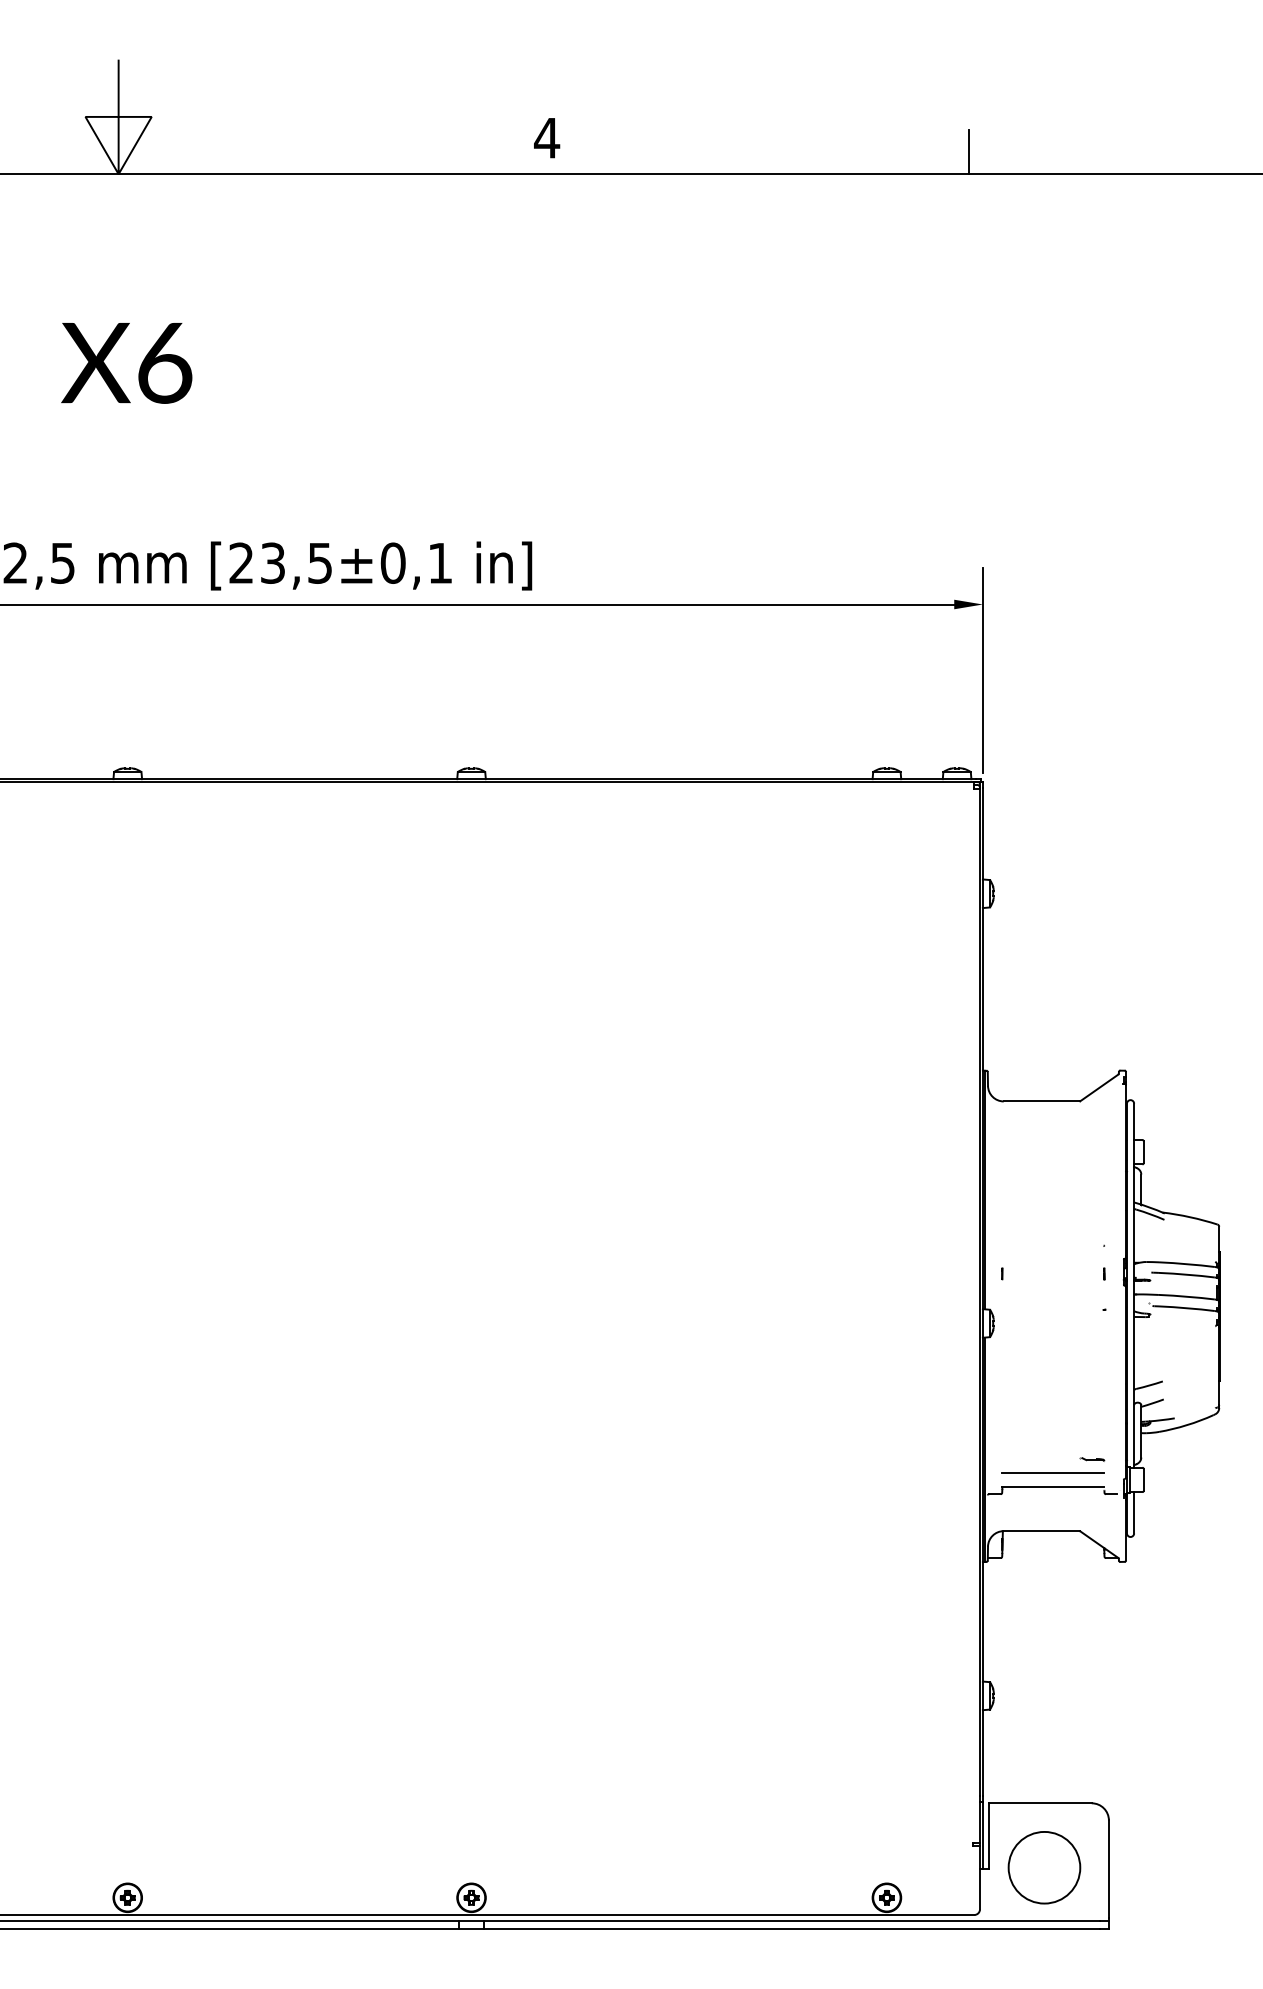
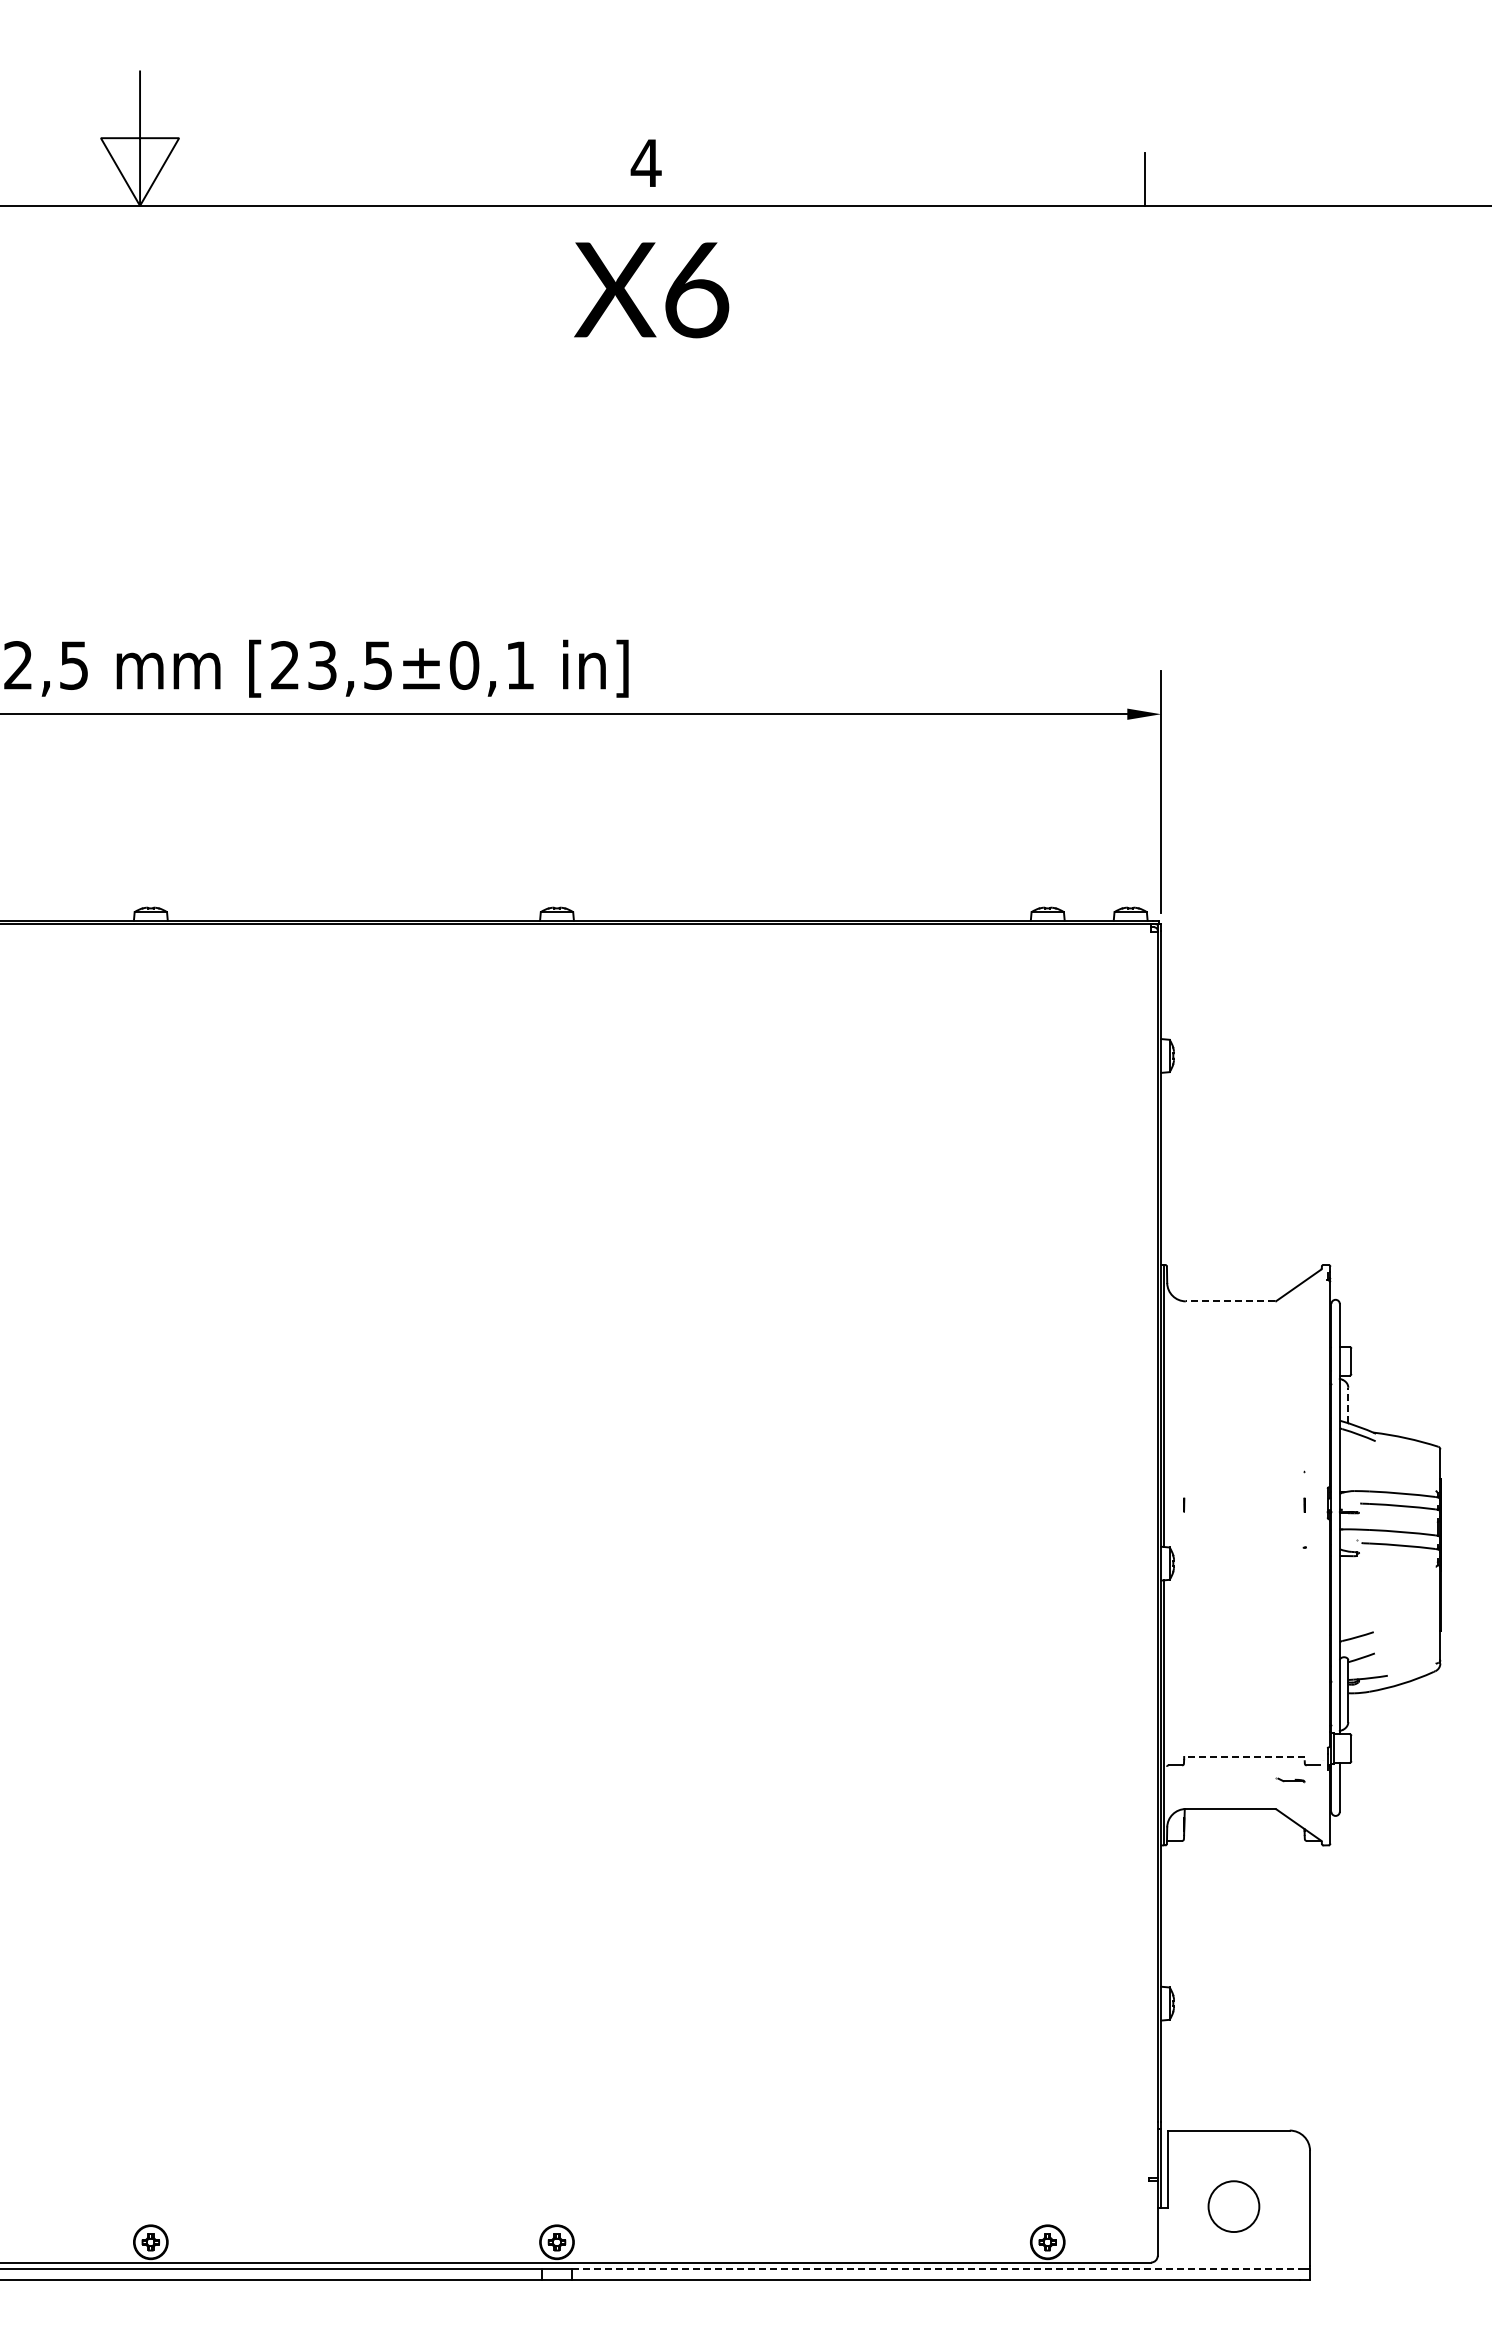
text: (126, 363) -> (651, 290), moved
line: (1041, 1101) -> (1230, 1301), solid -> dashed
line: (1141, 1189) -> (1348, 1405), solid -> dashed
part: (1092, 1459) -> (1290, 1780), moved
line: (1053, 1473) -> (1244, 1740), removed
line: (1052, 1486) -> (1243, 1756), solid -> dashed
circle: (1044, 1867) -> (1233, 2206), size x0.6
line: (792, 1920) -> (936, 2269), solid -> dashed

